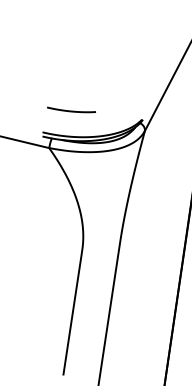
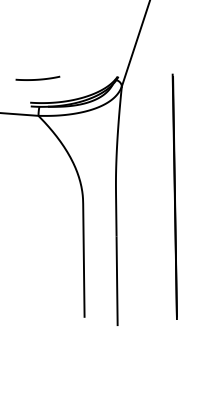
curve: (71, 110) -> (37, 78), moved

